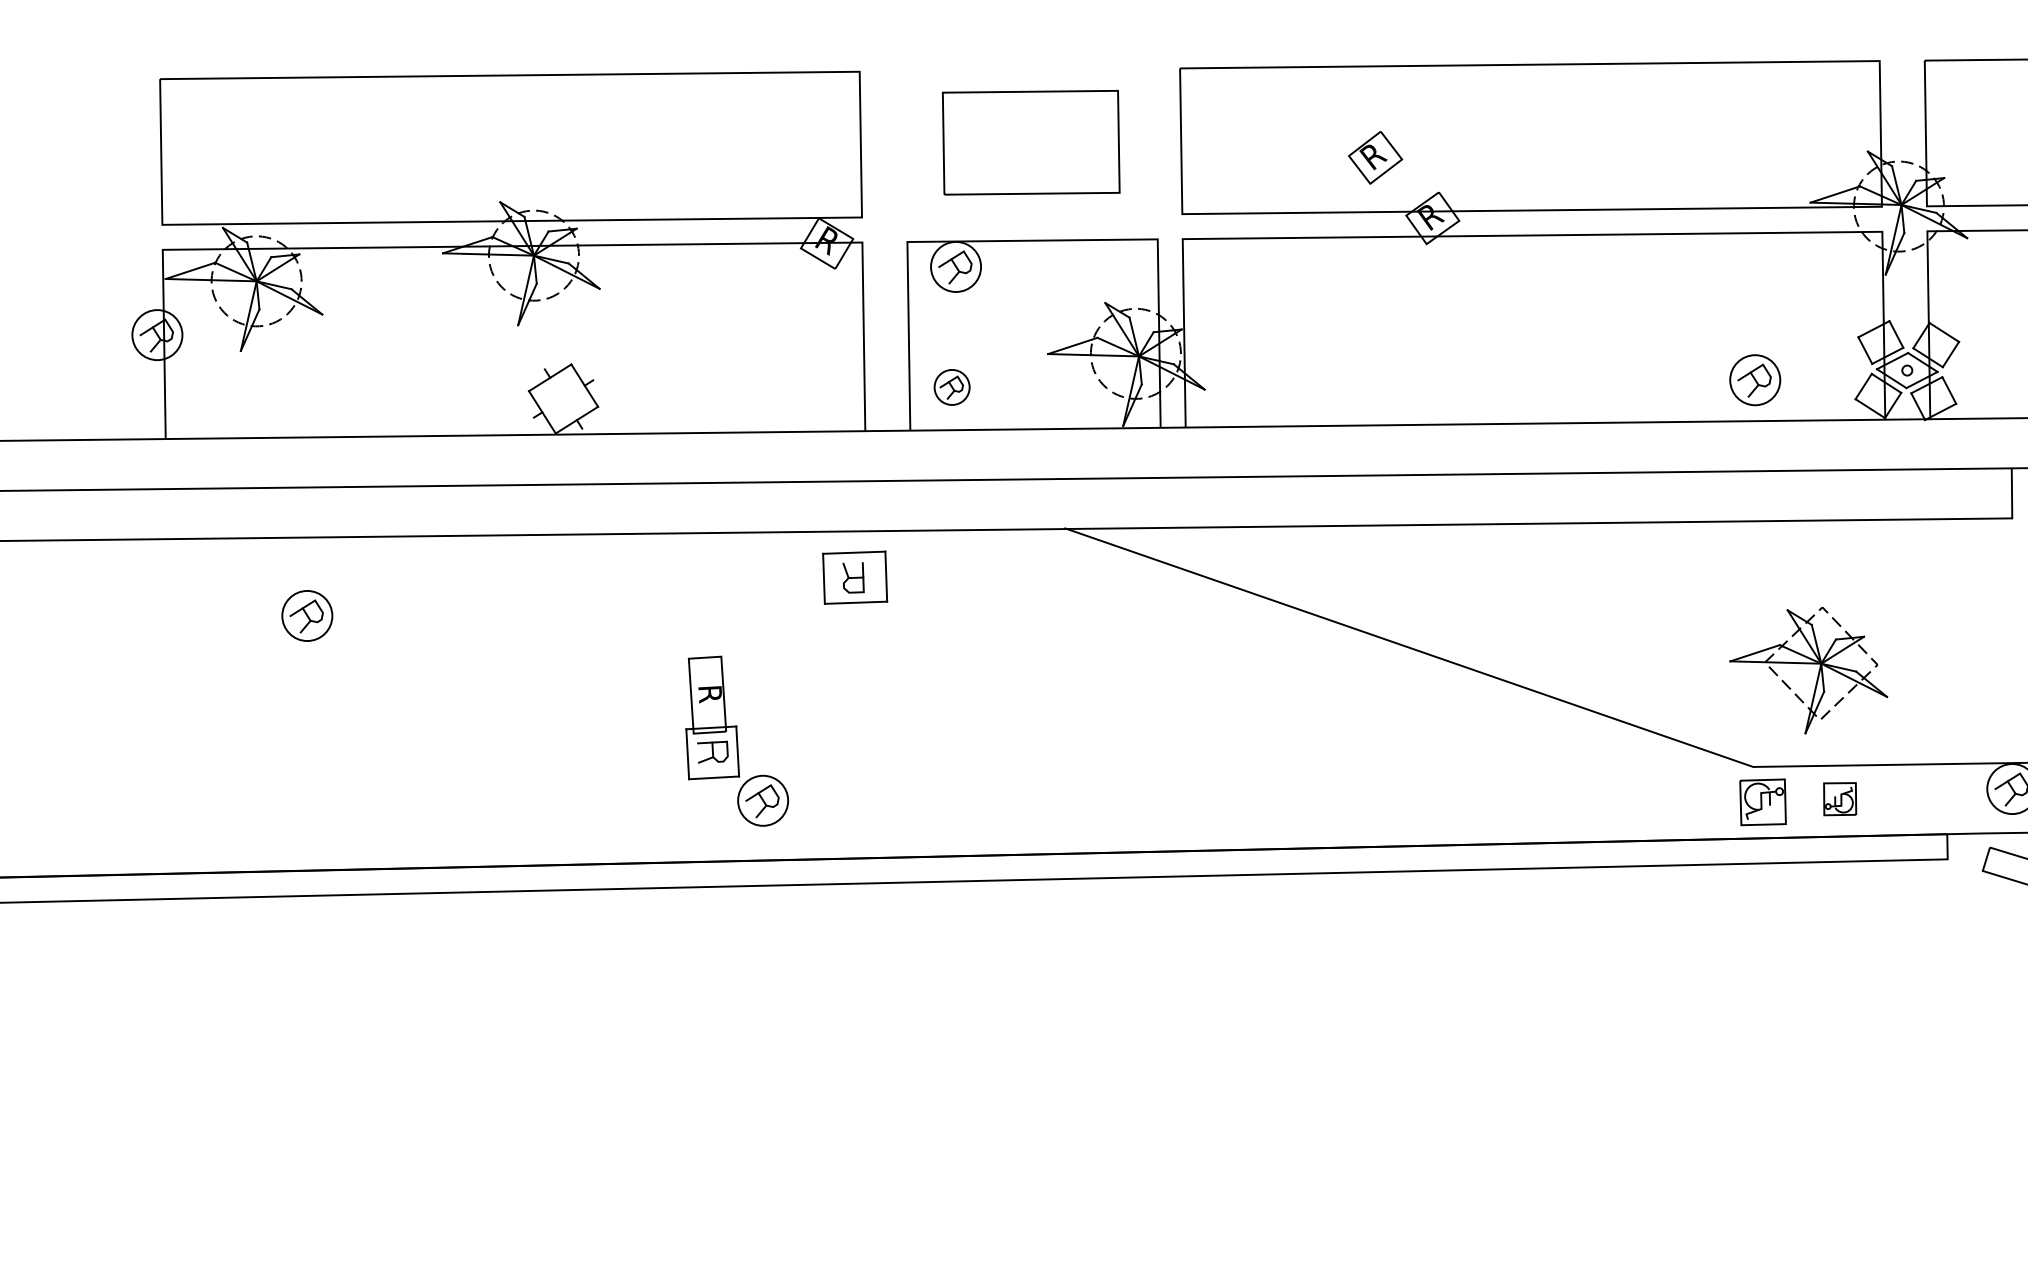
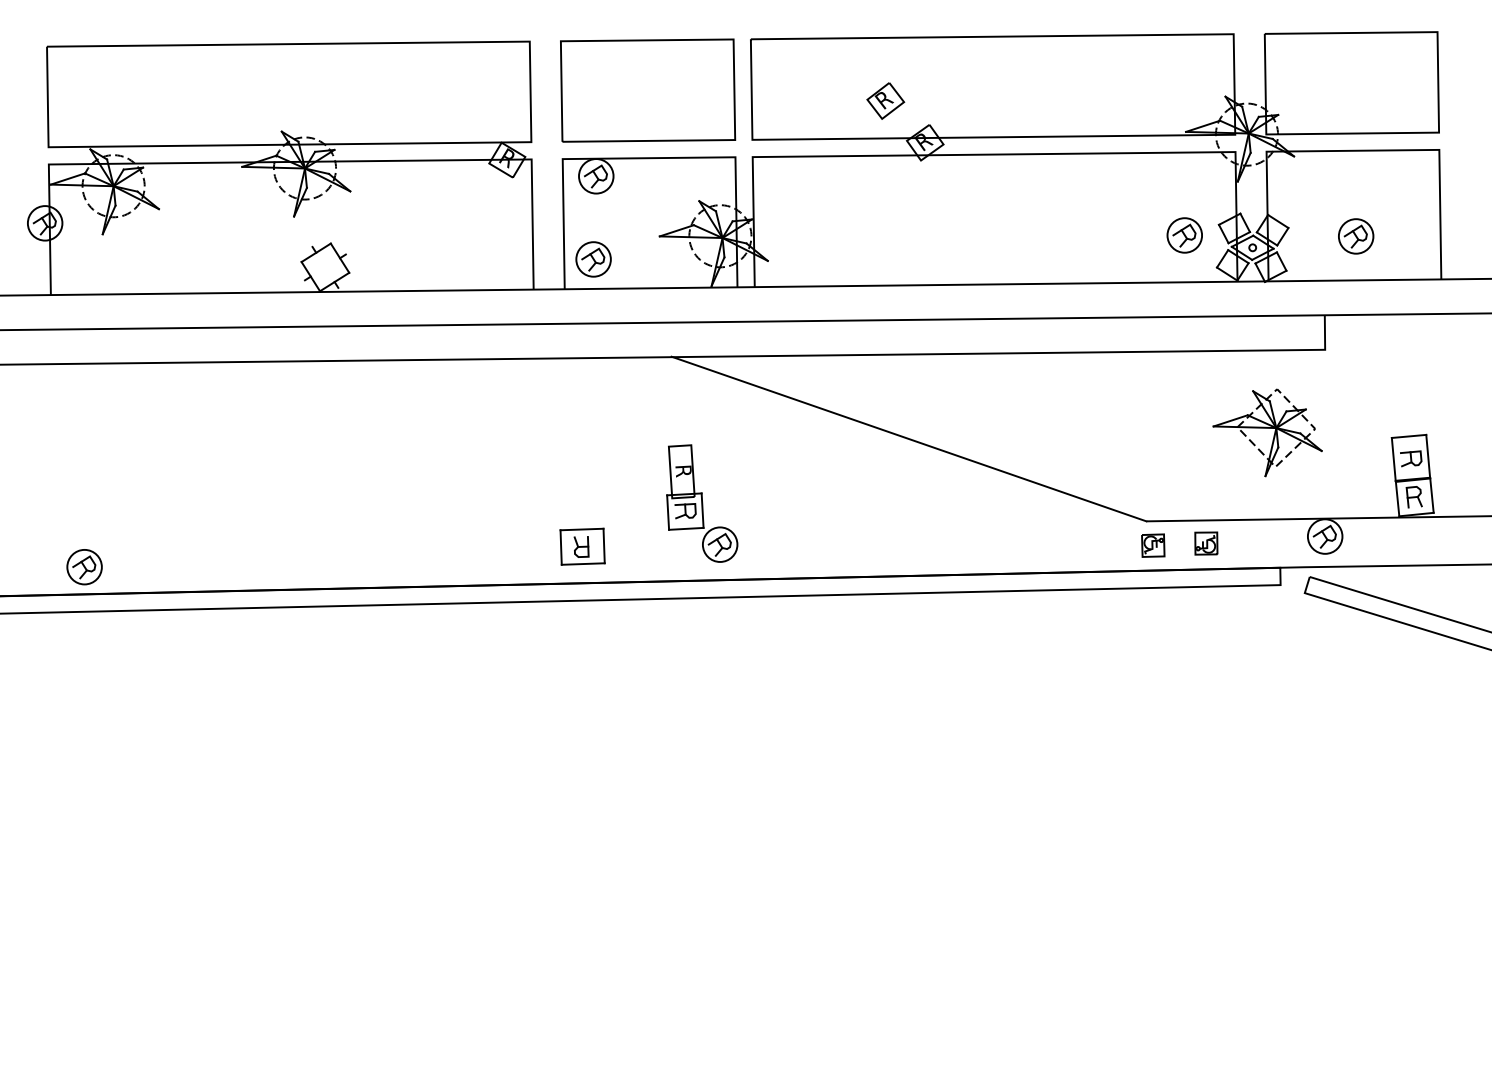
part: (1031, 142) -> (648, 90), size x1.43
part: (1754, 380) -> (1184, 235), moved
part: (952, 387) -> (593, 259), size x1.43
part: (854, 577) -> (582, 546), moved
part: (307, 616) -> (84, 567), moved
part: (1808, 670) -> (1267, 432), moved
part: (737, 741) -> (702, 503), moved
part: (1763, 801) -> (1153, 545), size x0.71

